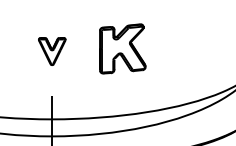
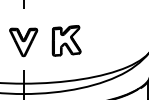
part: (51, 51) -> (23, 42), size x1.67

